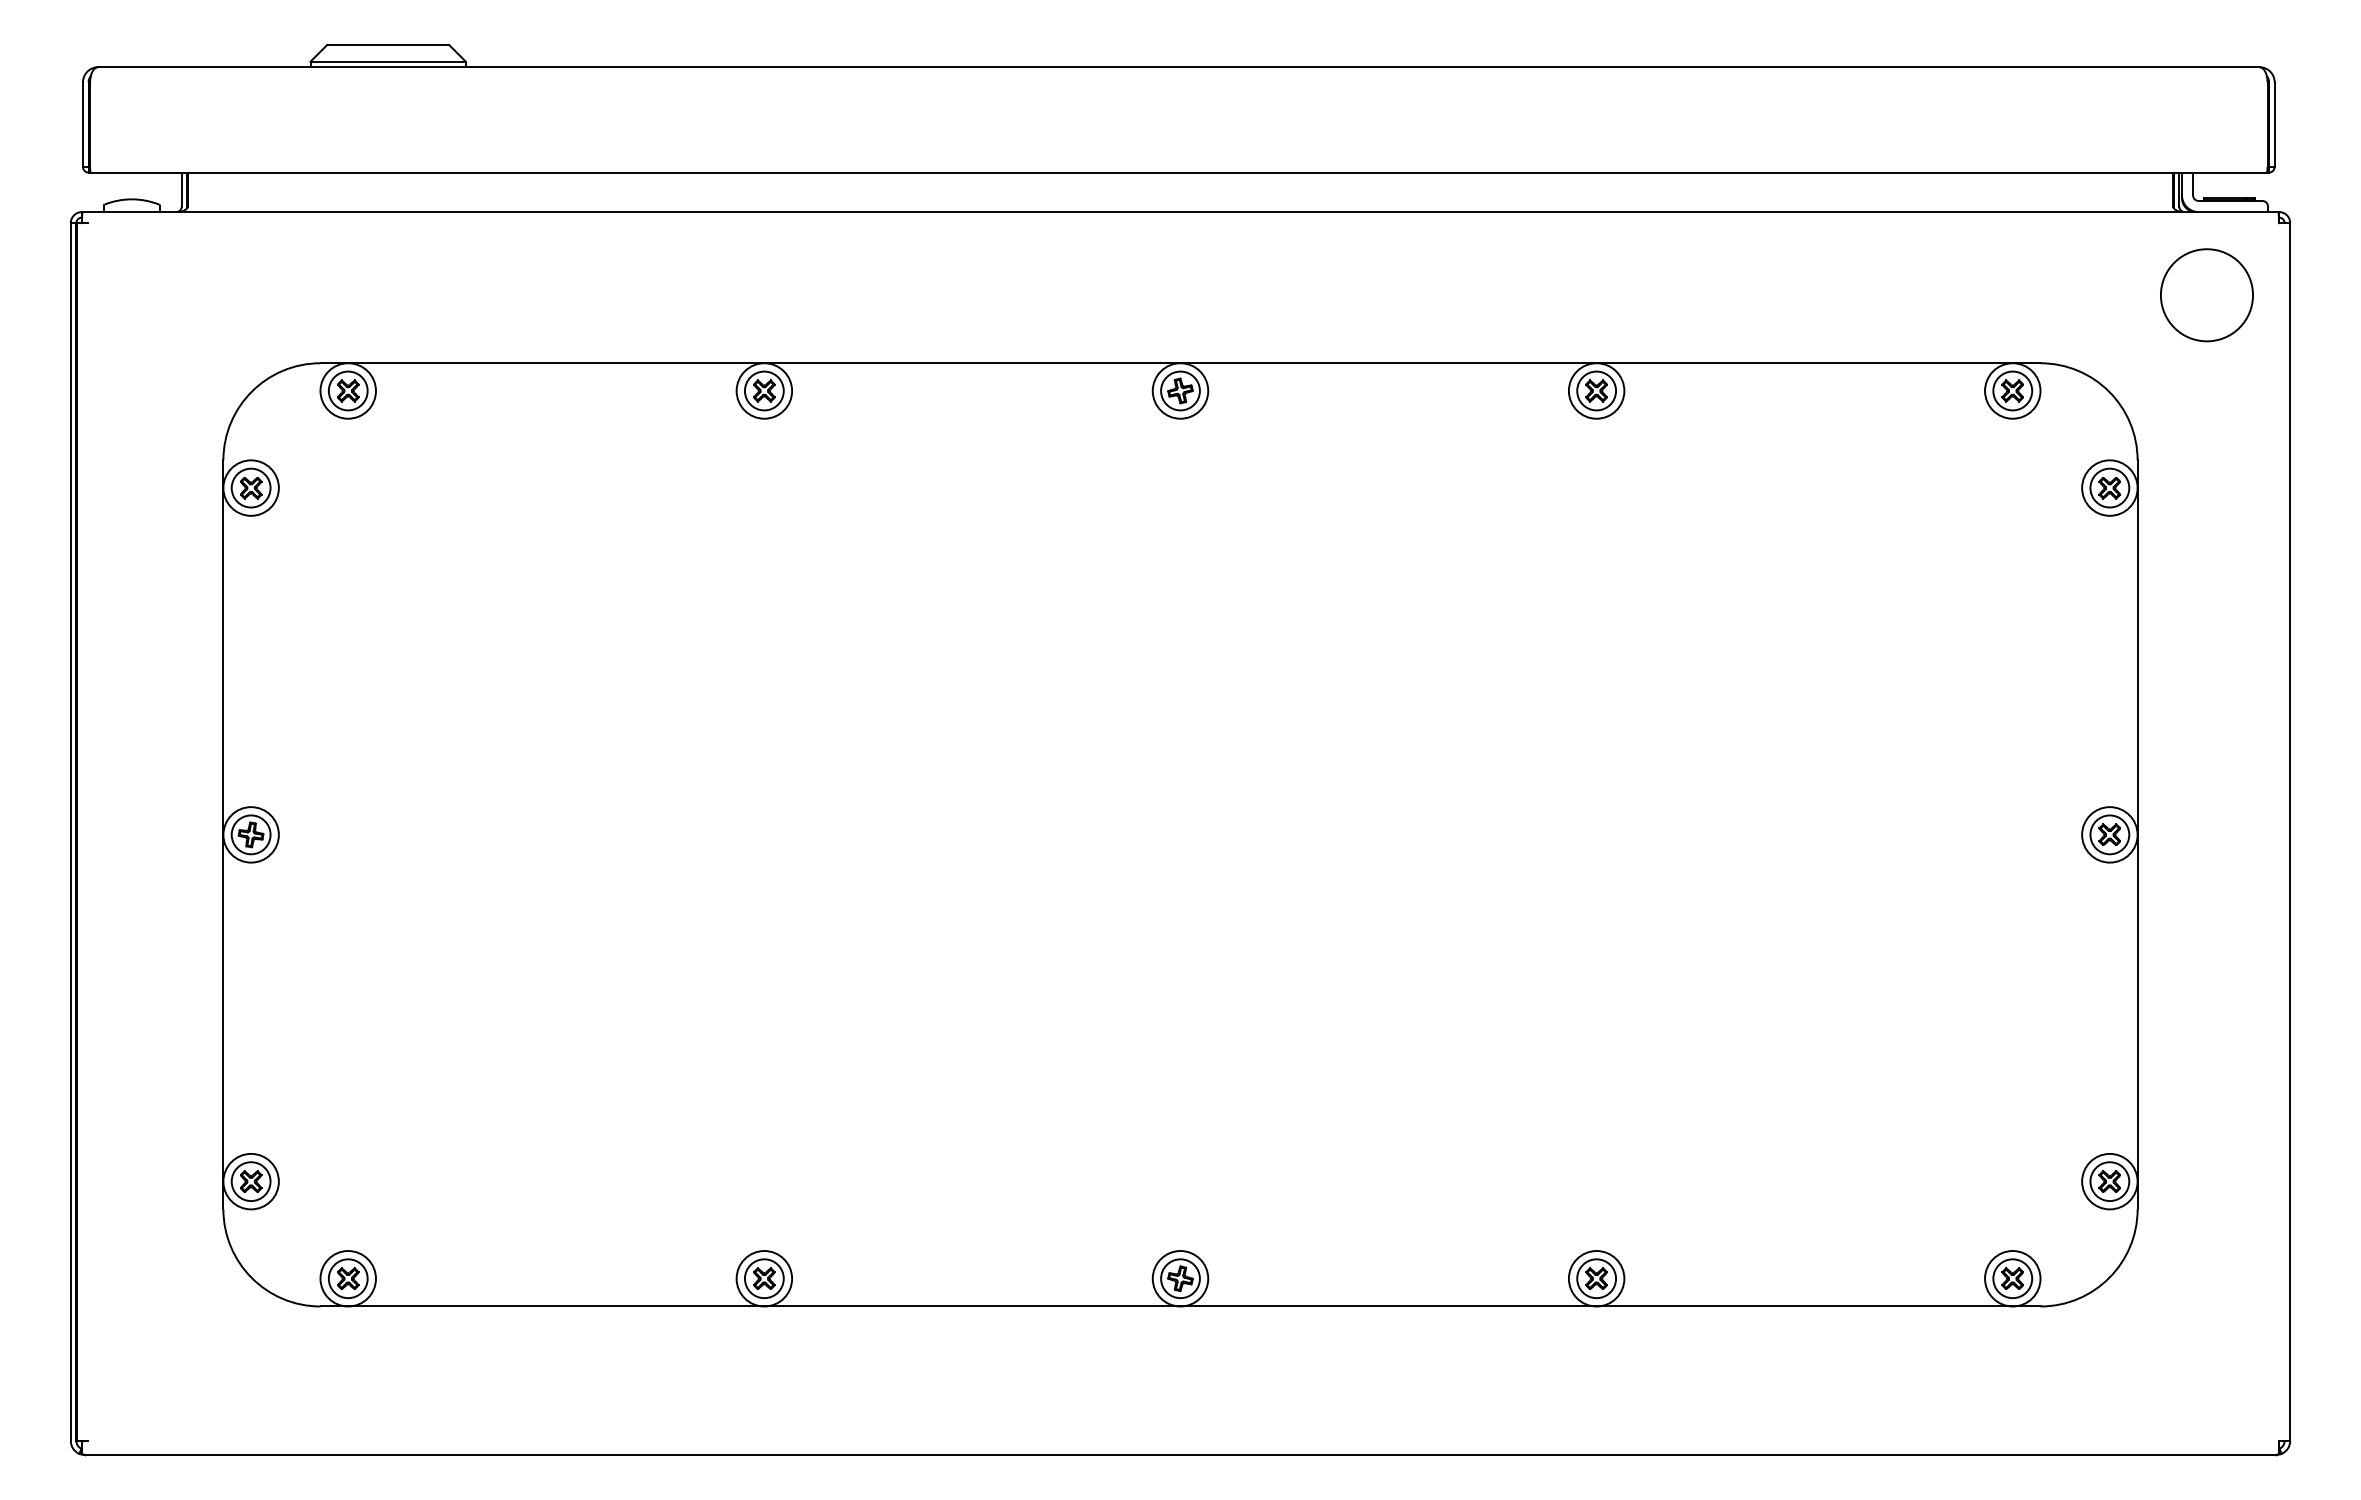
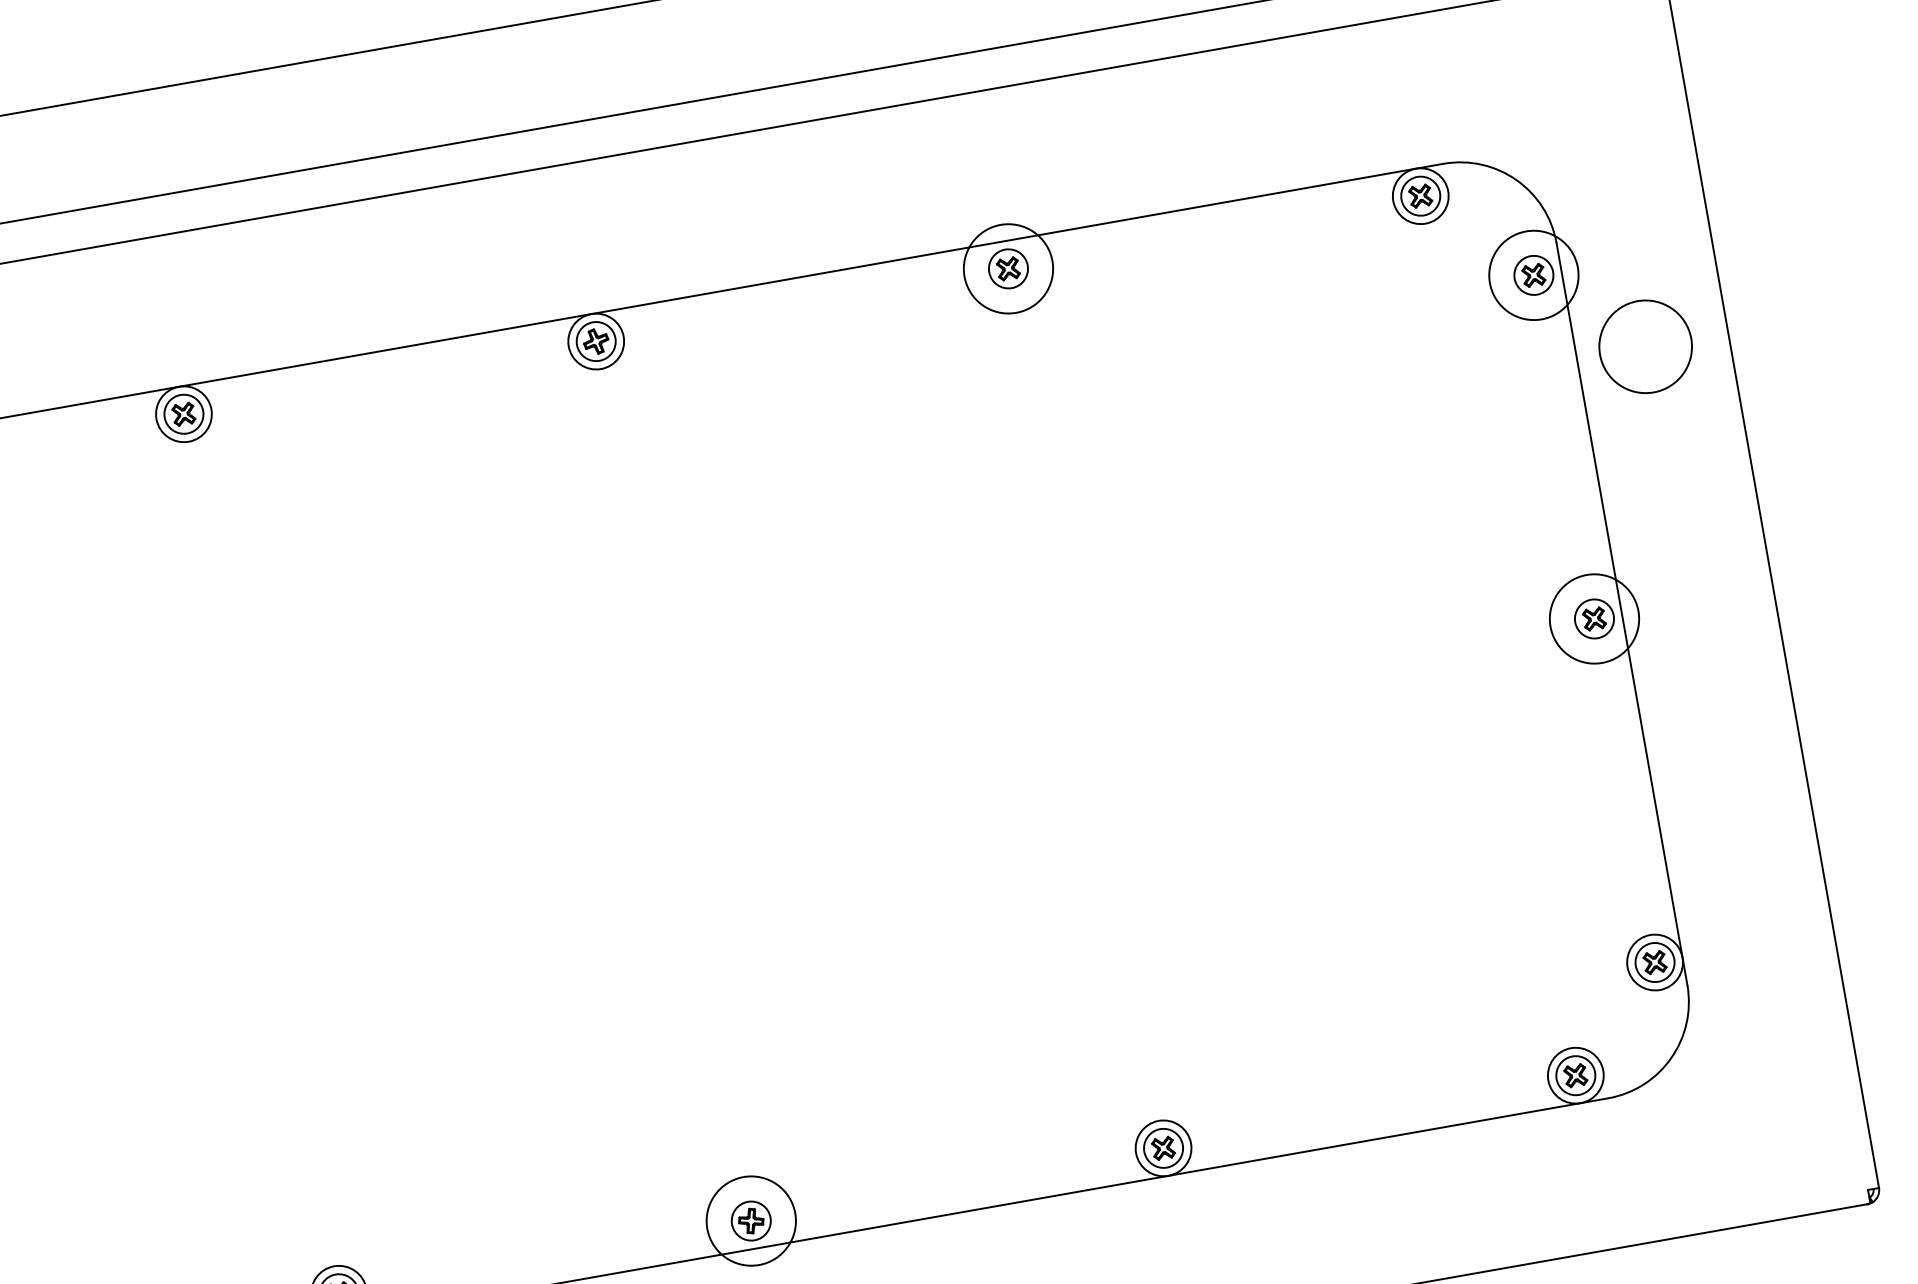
circle: (2206, 295) -> (1645, 347), moved
circle: (1596, 390) -> (1008, 268), size x1.6
circle: (2109, 487) -> (1533, 274), size x1.6
circle: (2109, 834) -> (1594, 618), size x1.6
circle: (1180, 1278) -> (751, 1220), size x1.6

